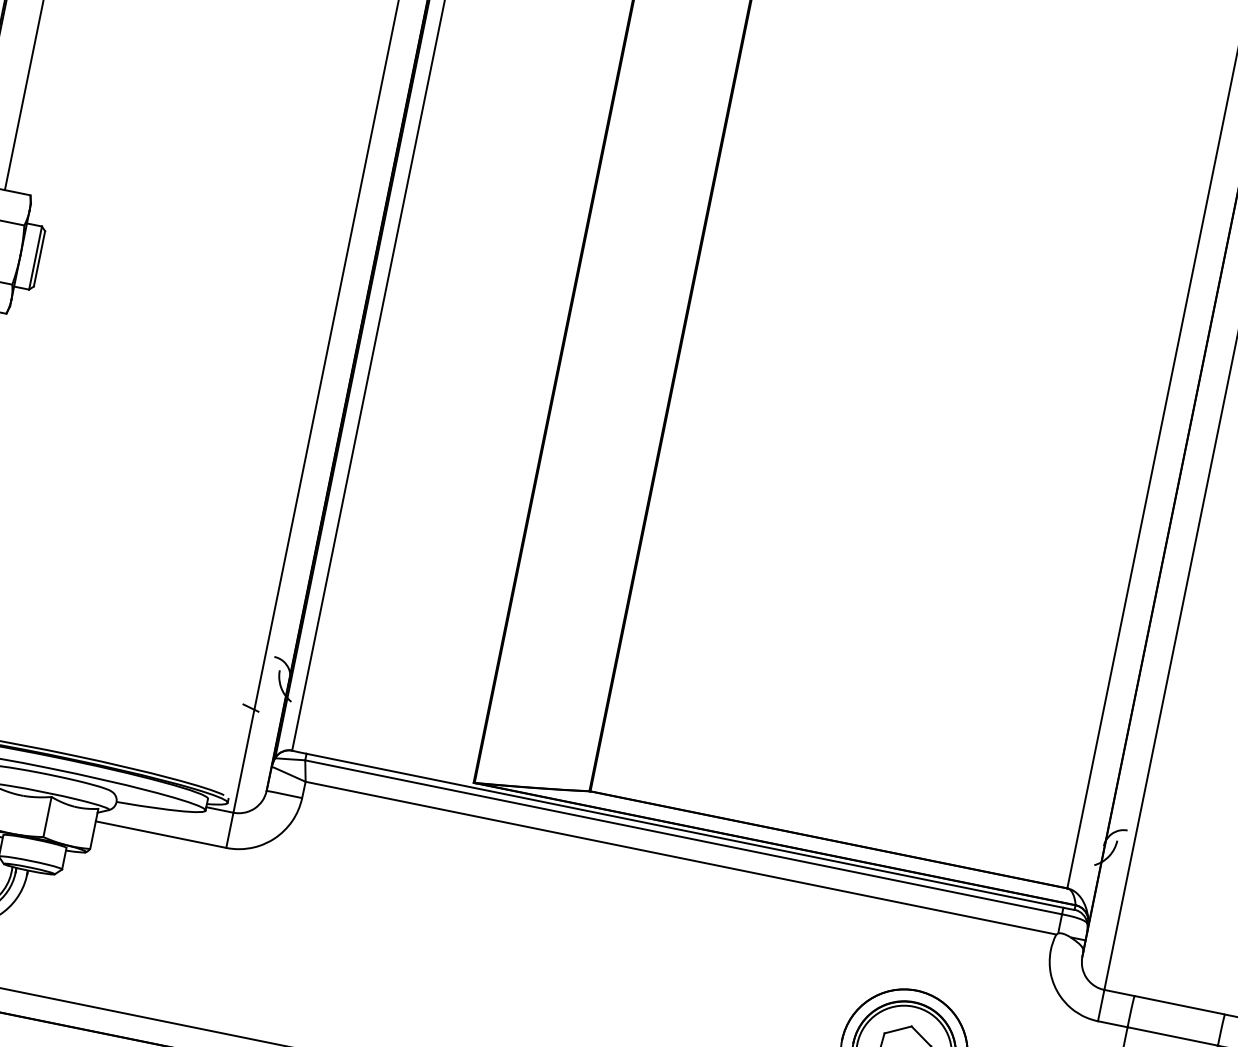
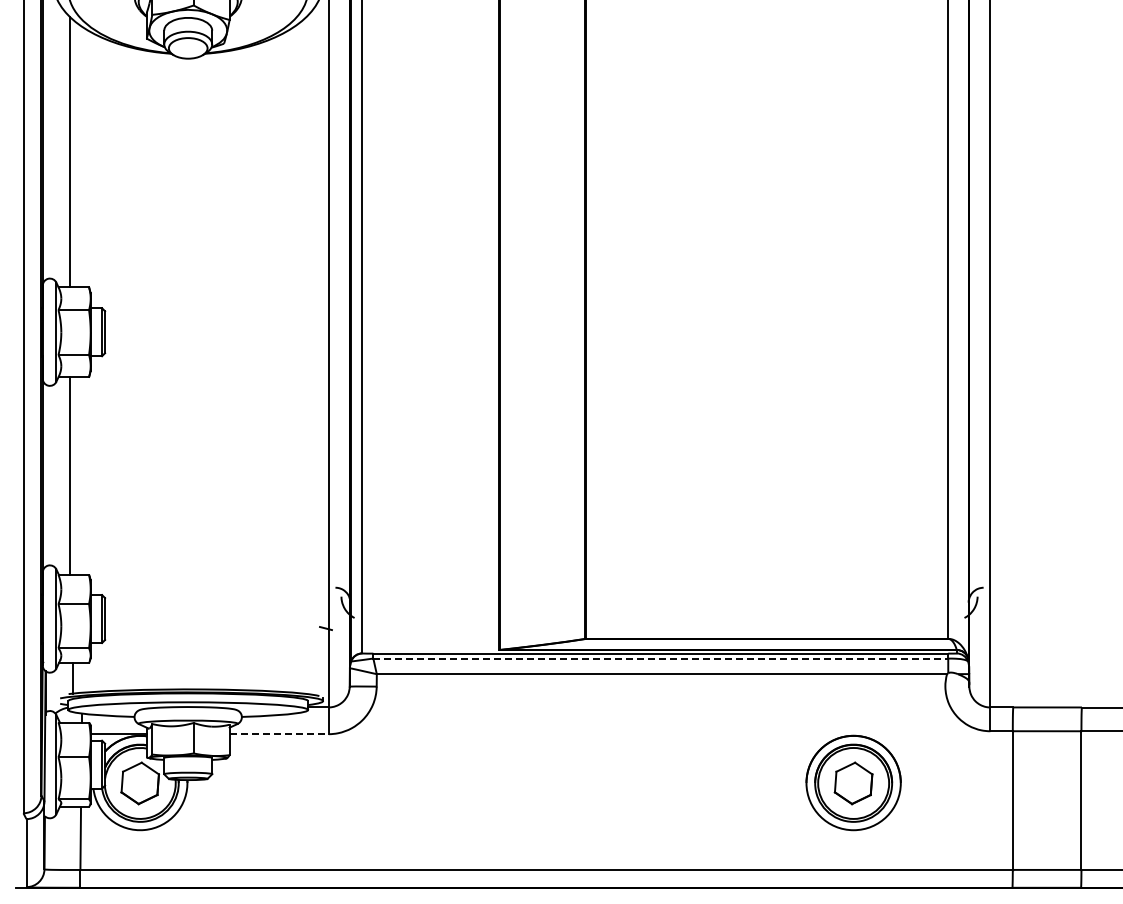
line: (161, 835) -> (279, 734), solid -> dashed
line: (684, 837) -> (661, 658), solid -> dashed

